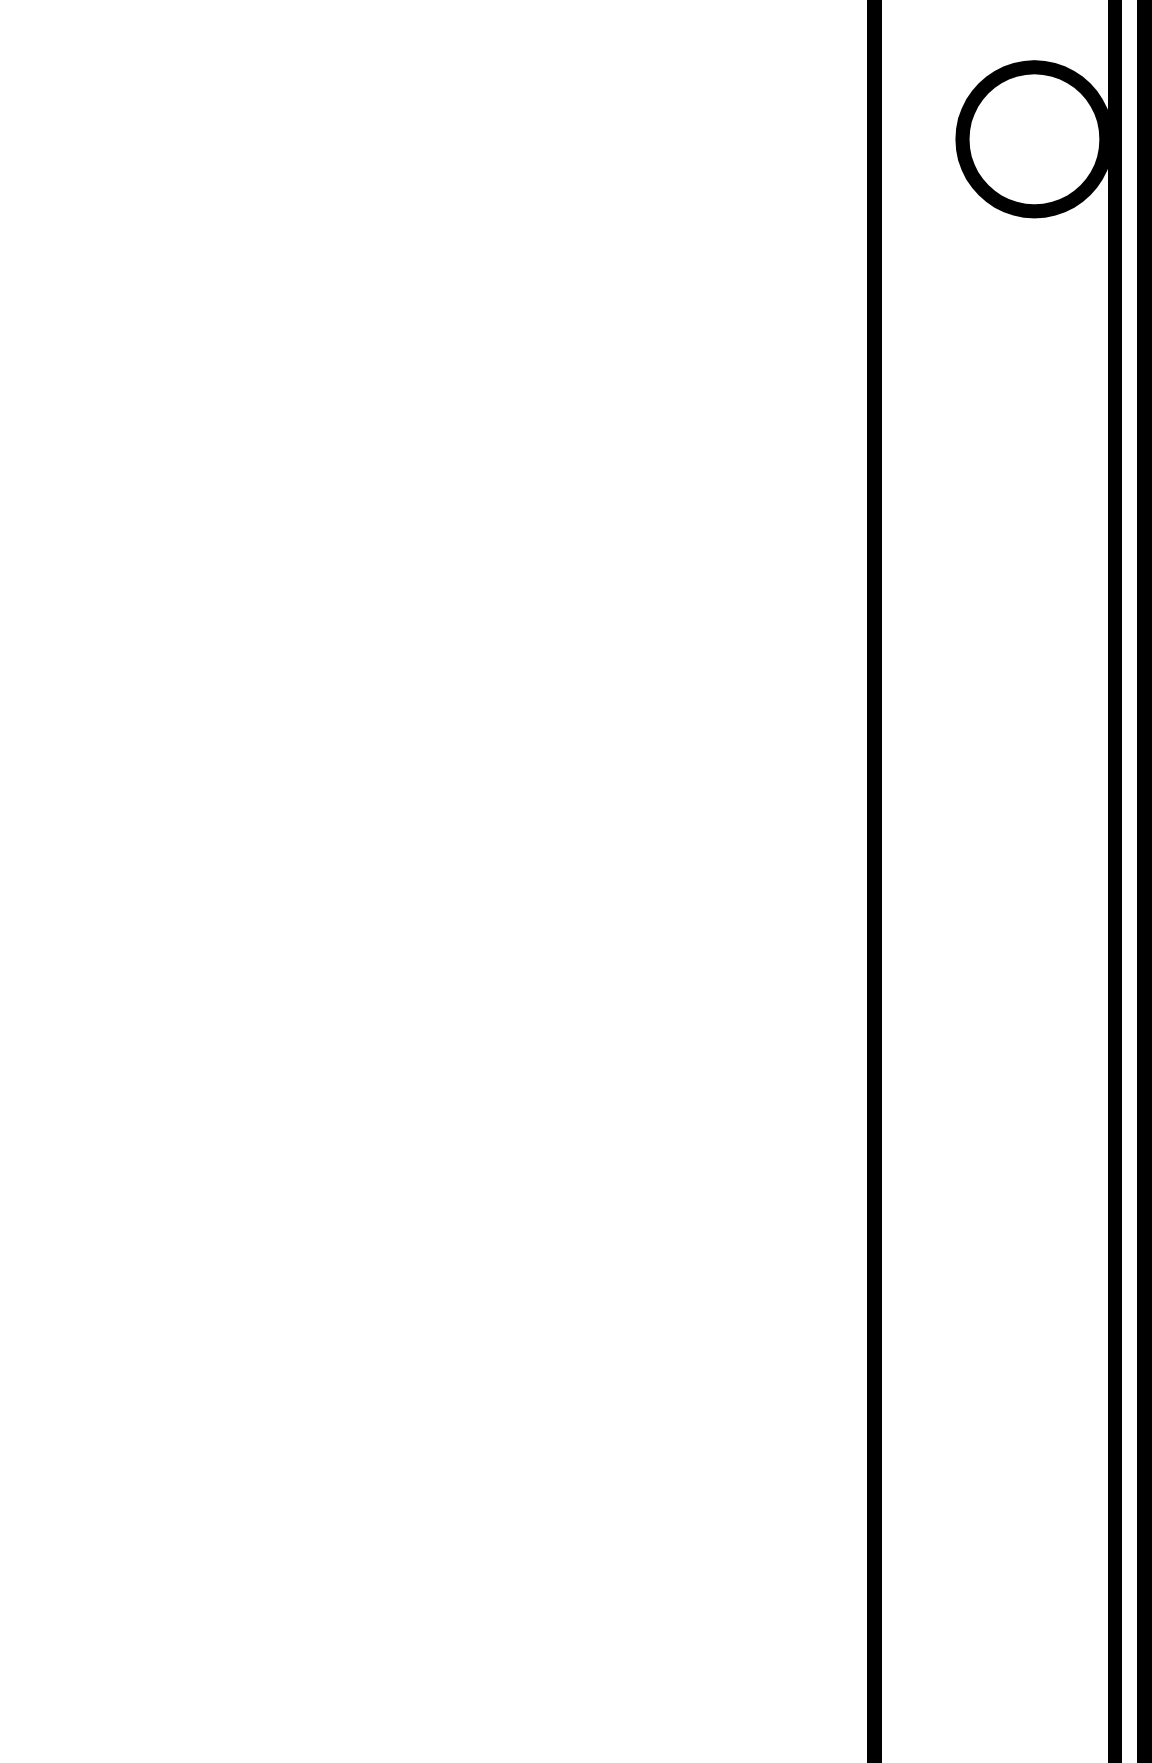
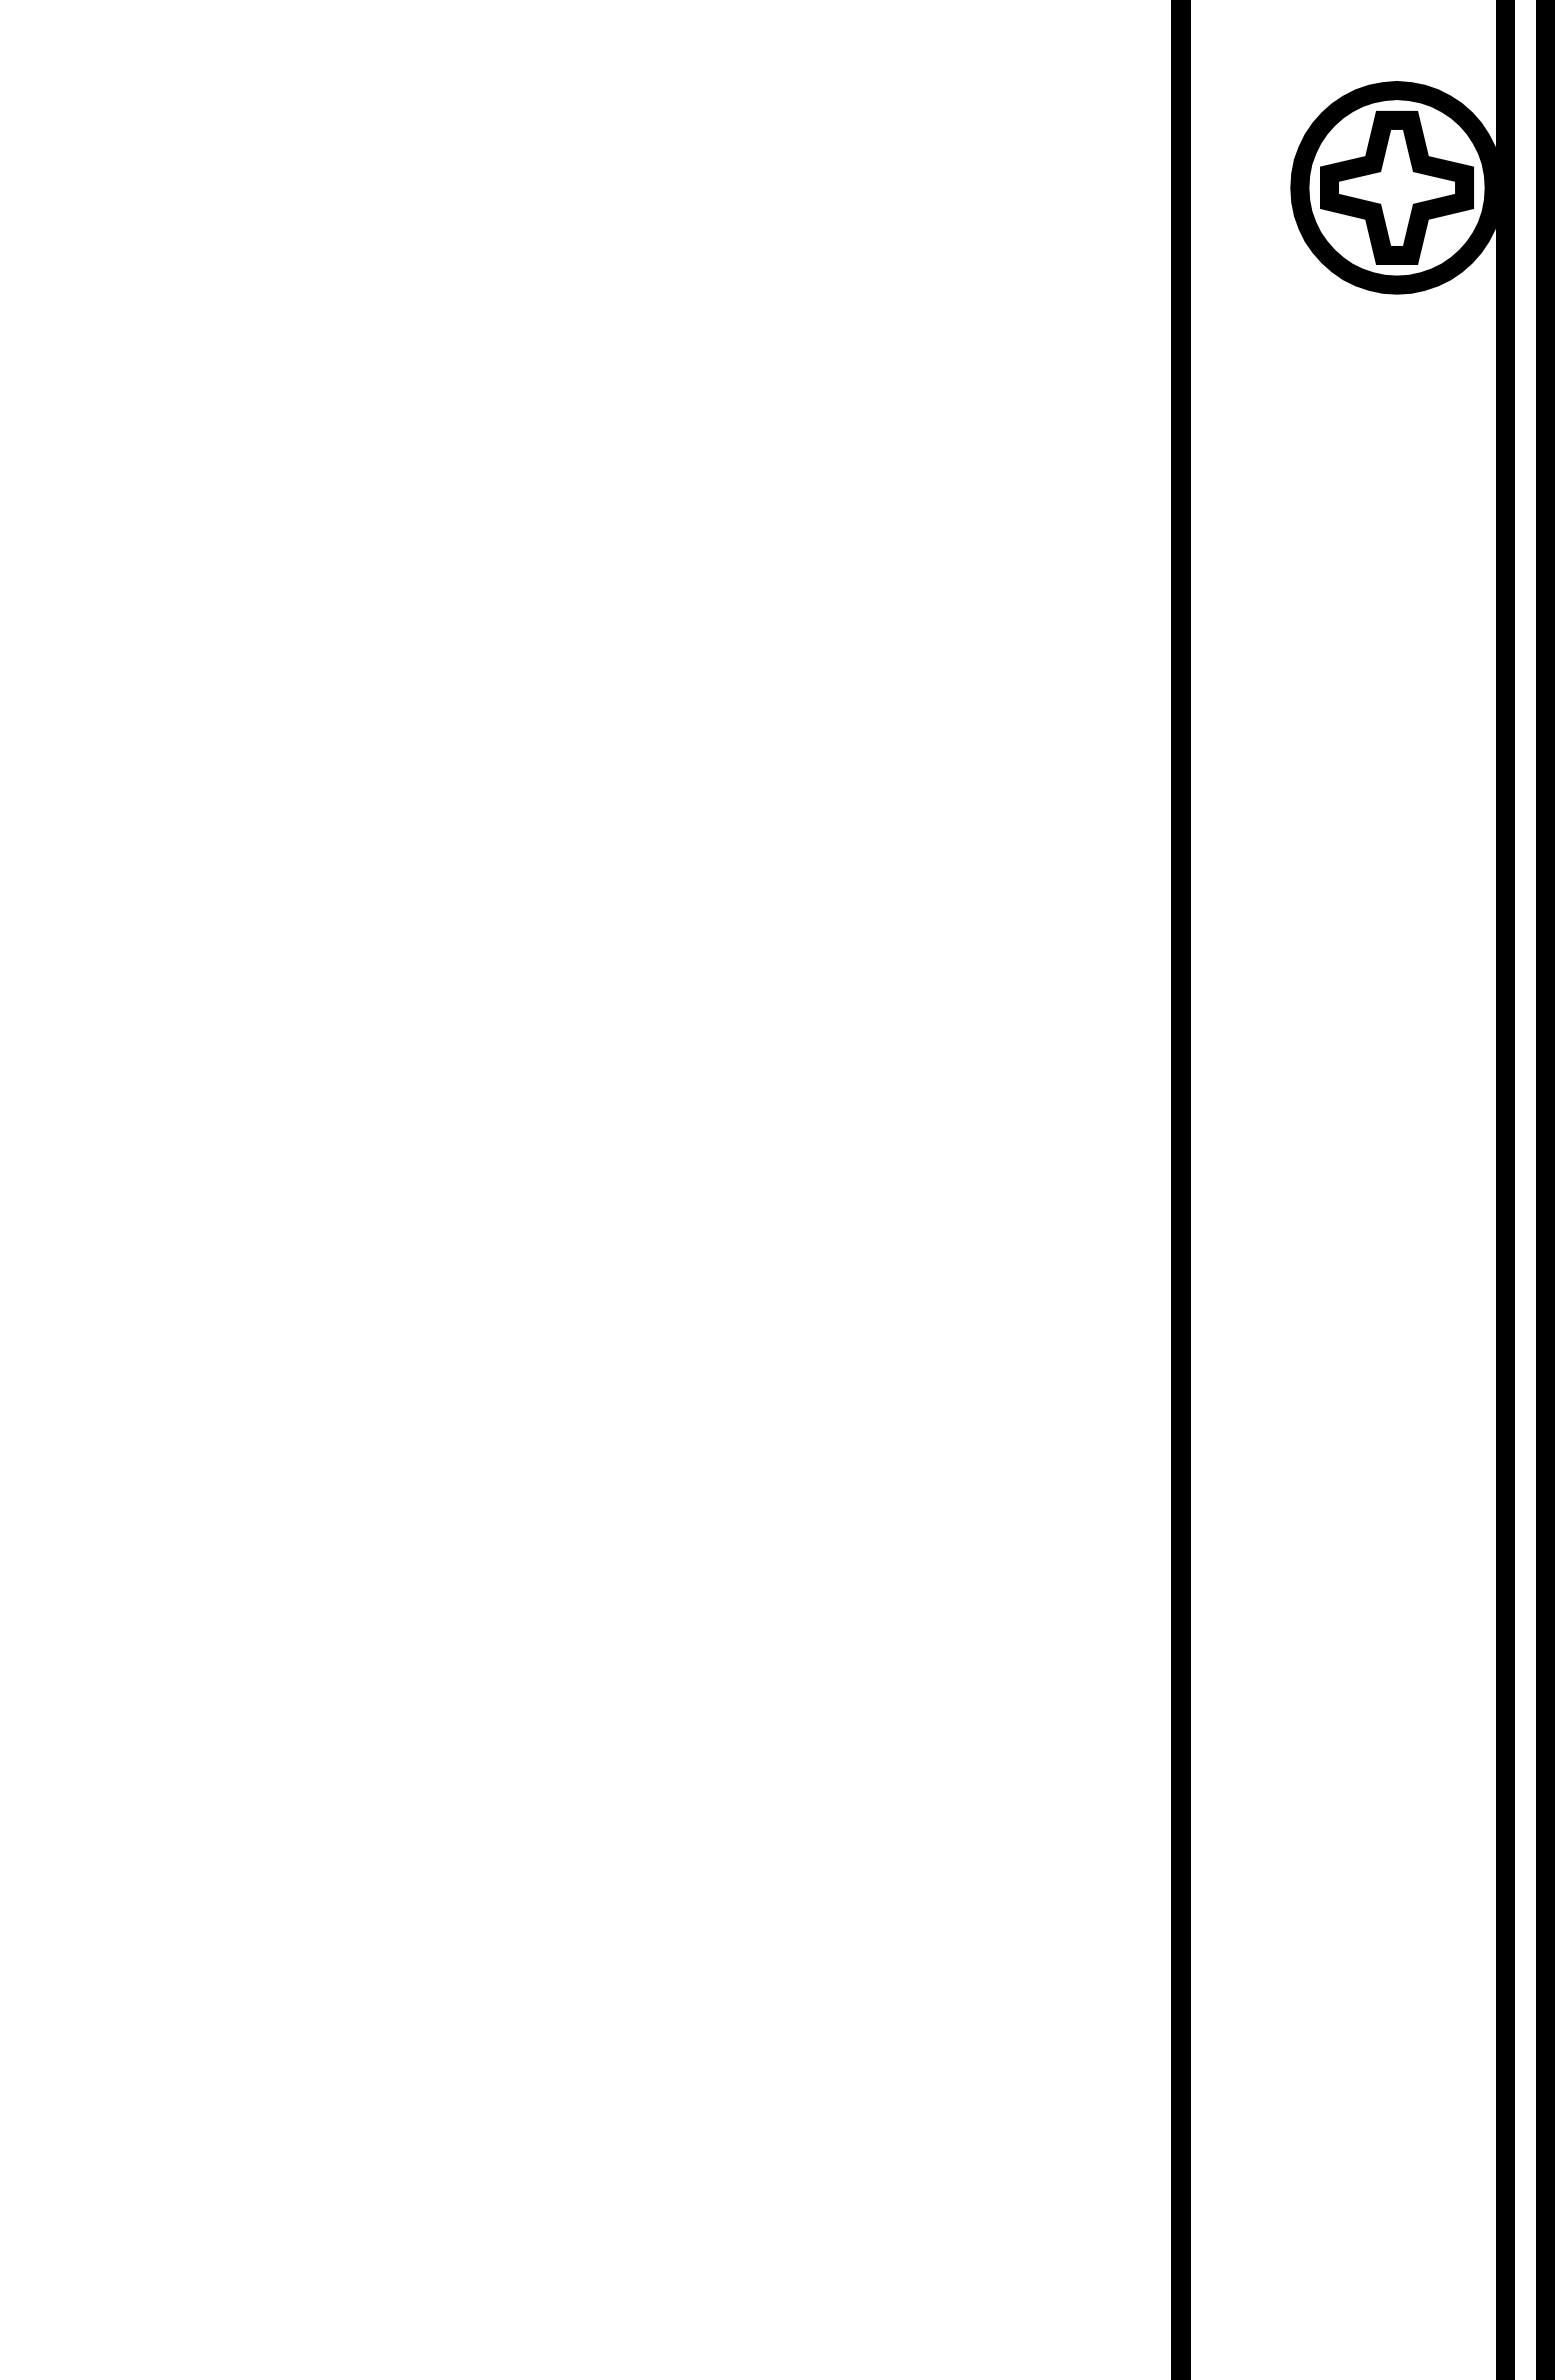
part: (1034, 139) -> (1396, 187), added

